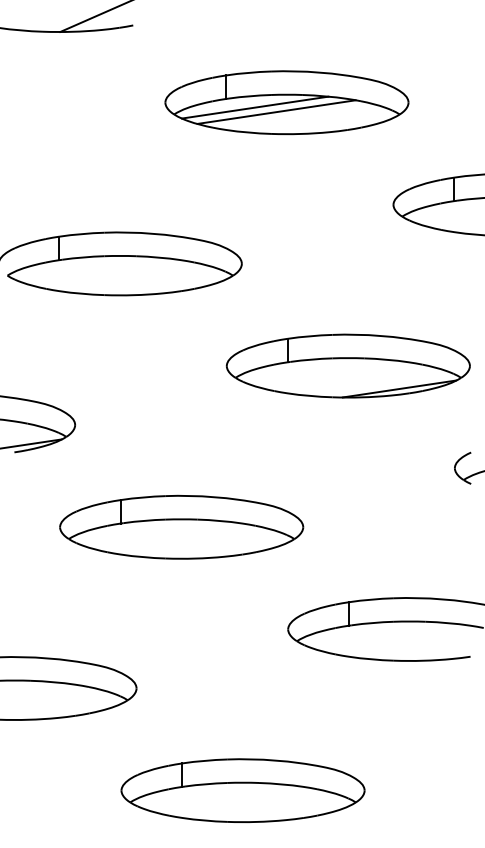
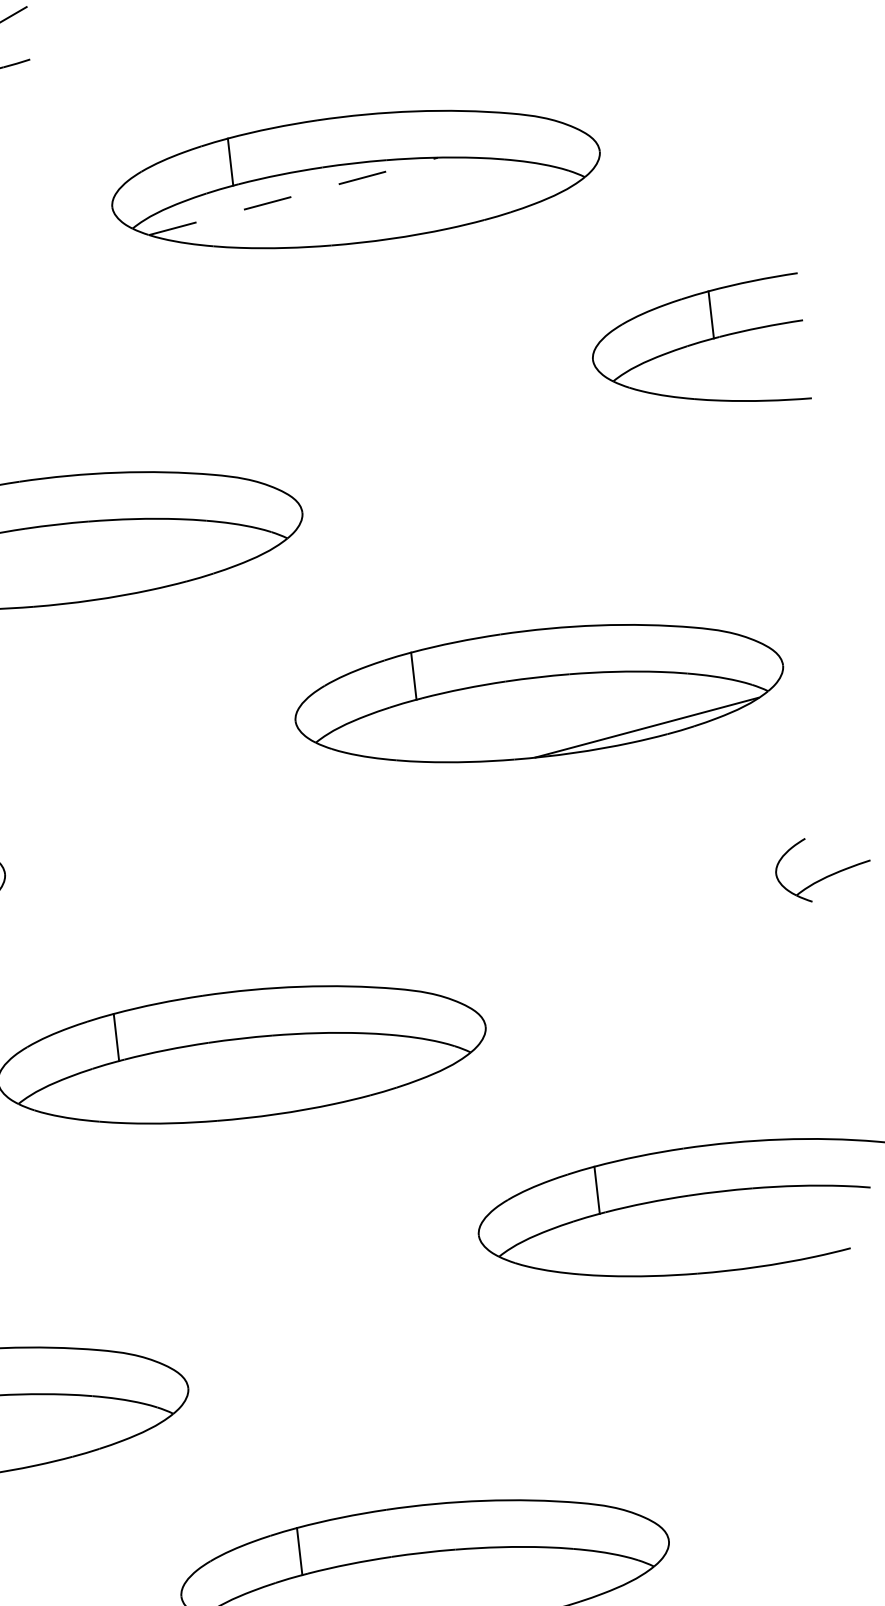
line: (255, 107) -> (294, 196), solid -> dashed
line: (276, 111) -> (337, 199), removed

